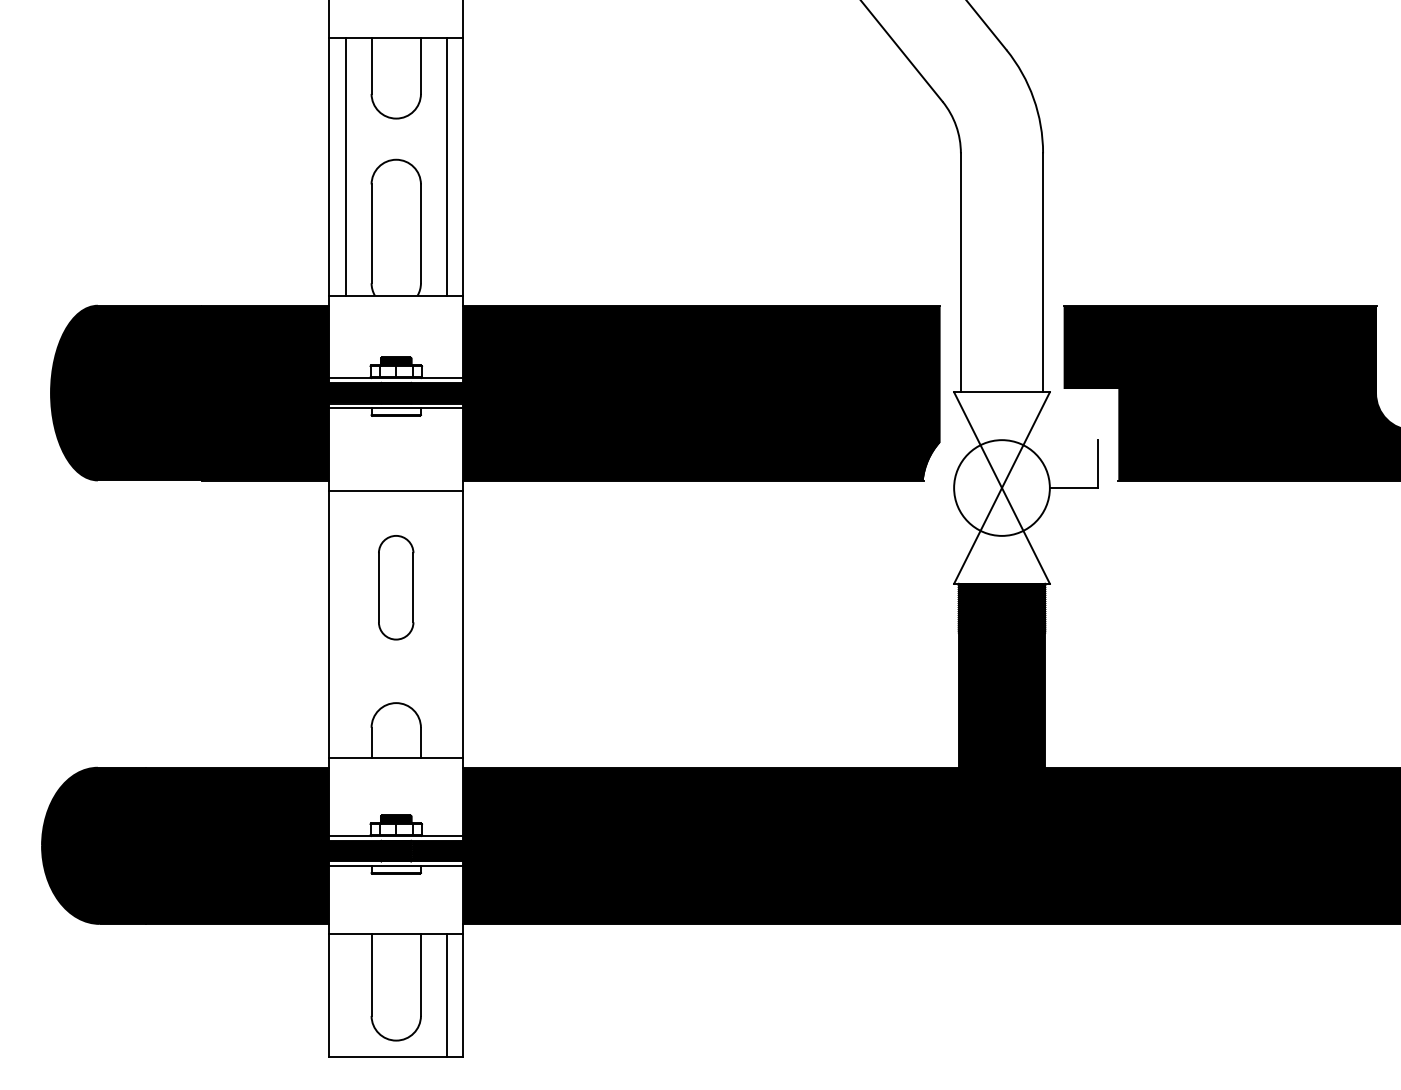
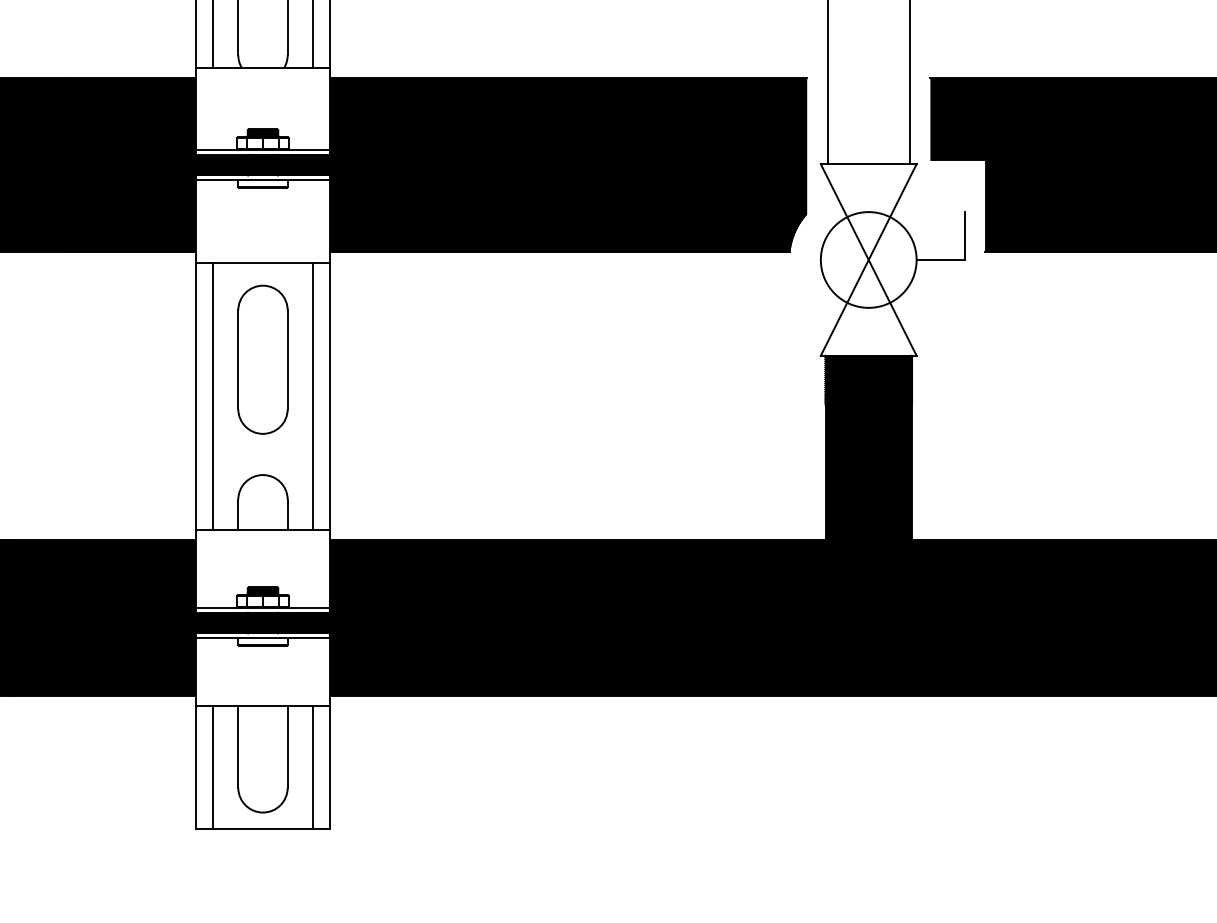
part: (395, 587) -> (262, 359), size x1.43
line: (345, 623) -> (212, 395), added
line: (446, 623) -> (313, 395), added
line: (345, 995) -> (212, 767), added

